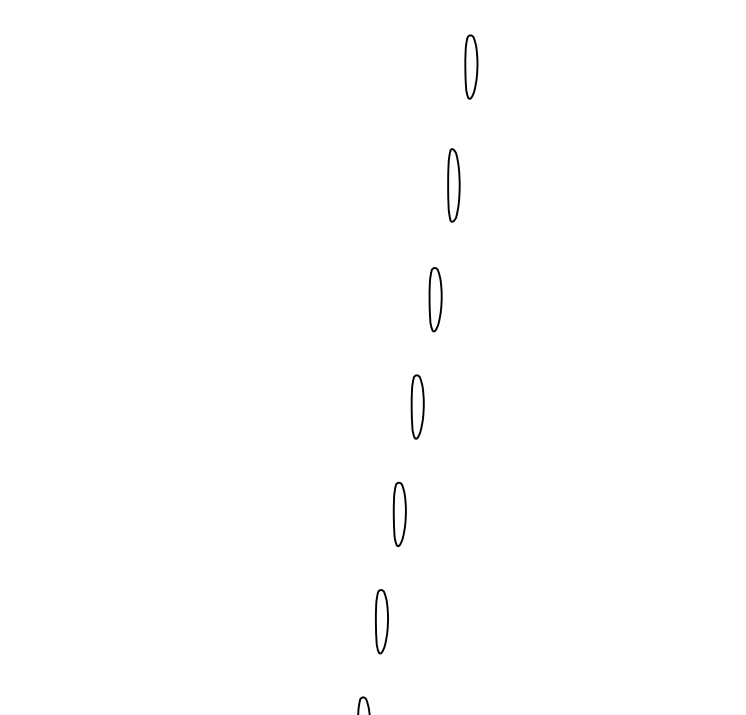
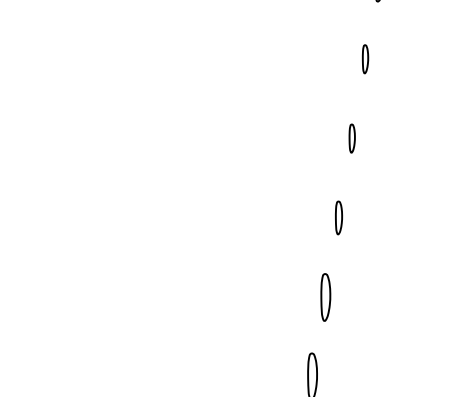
part: (435, 299) -> (365, 59), size x0.6
part: (417, 406) -> (352, 138), size x0.6
part: (399, 513) -> (338, 217), size x0.7

